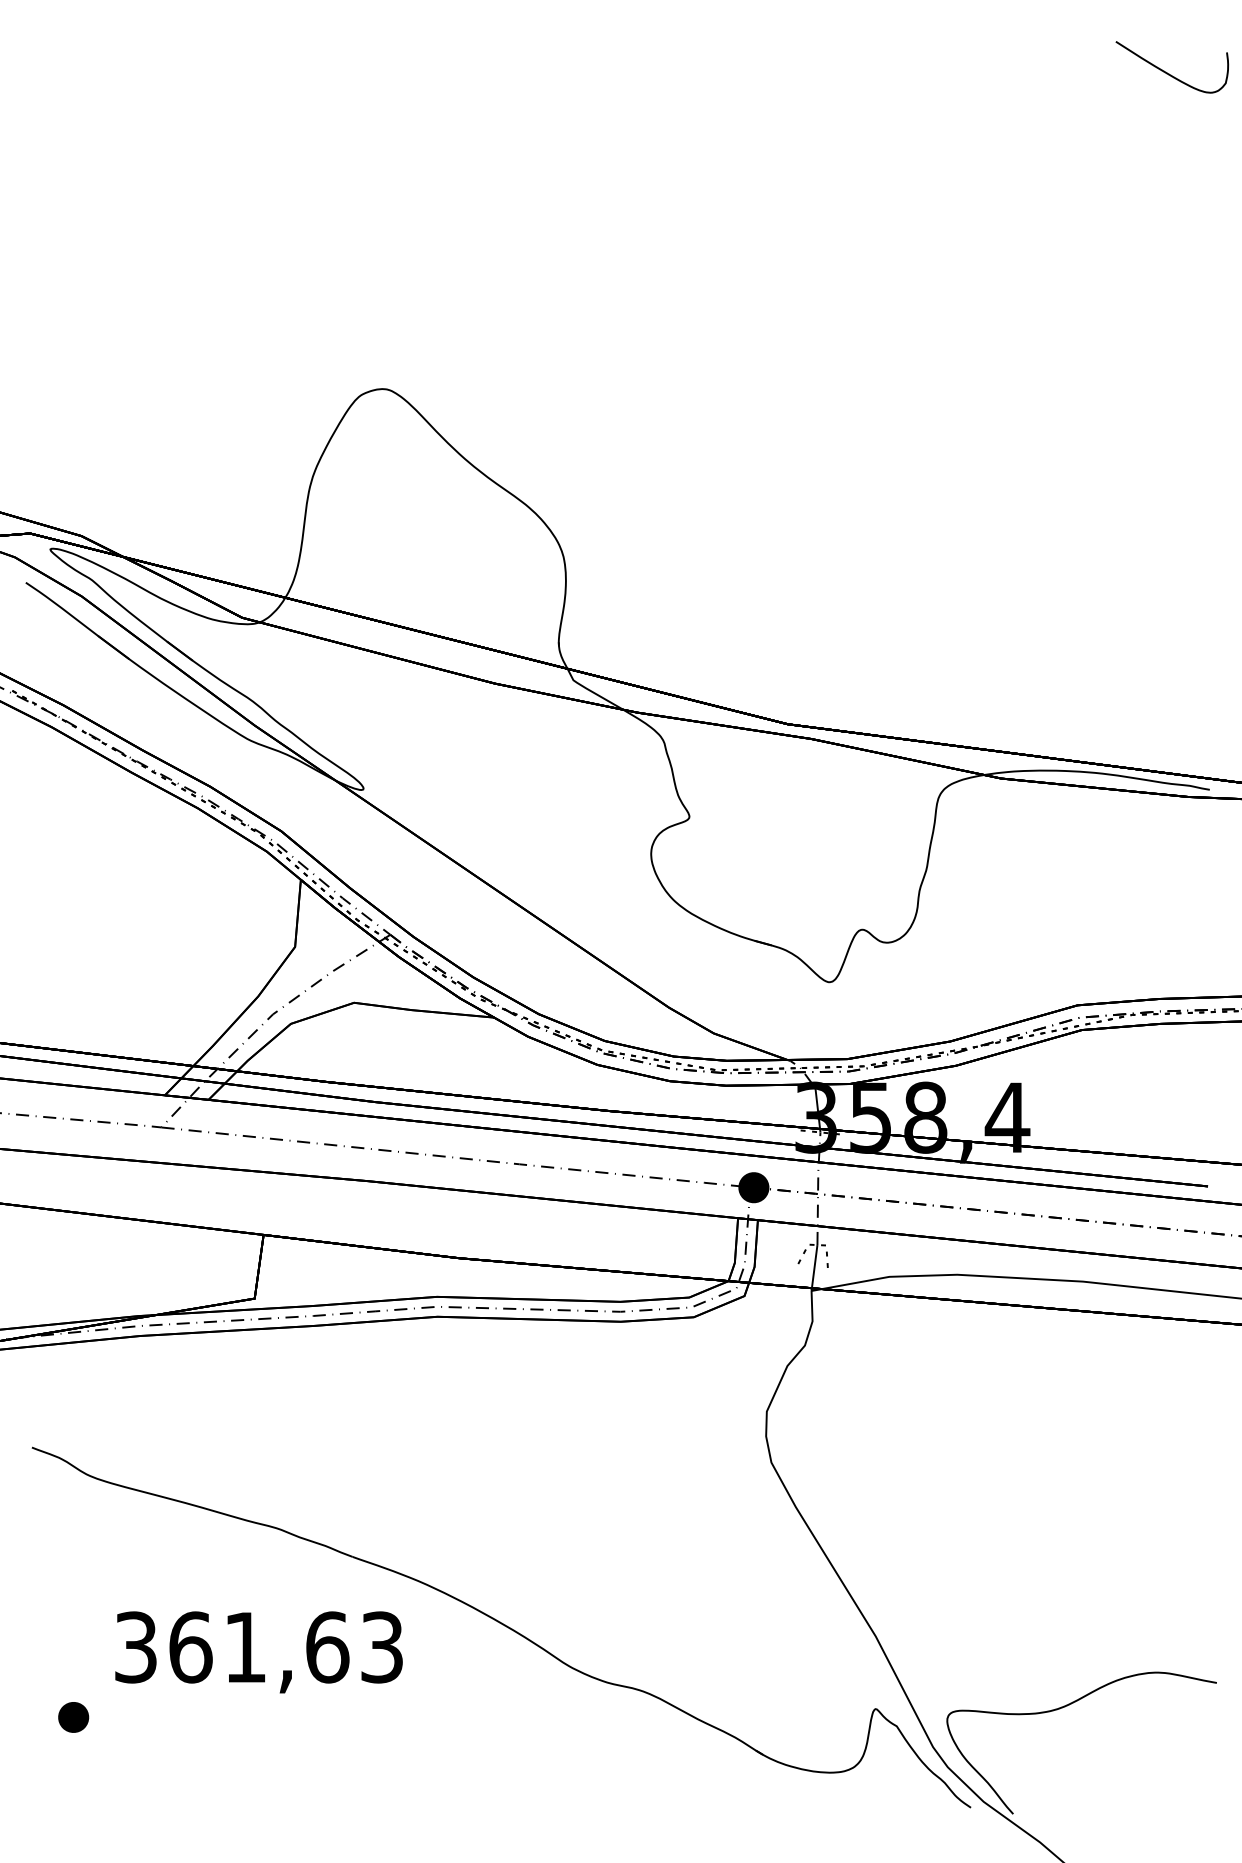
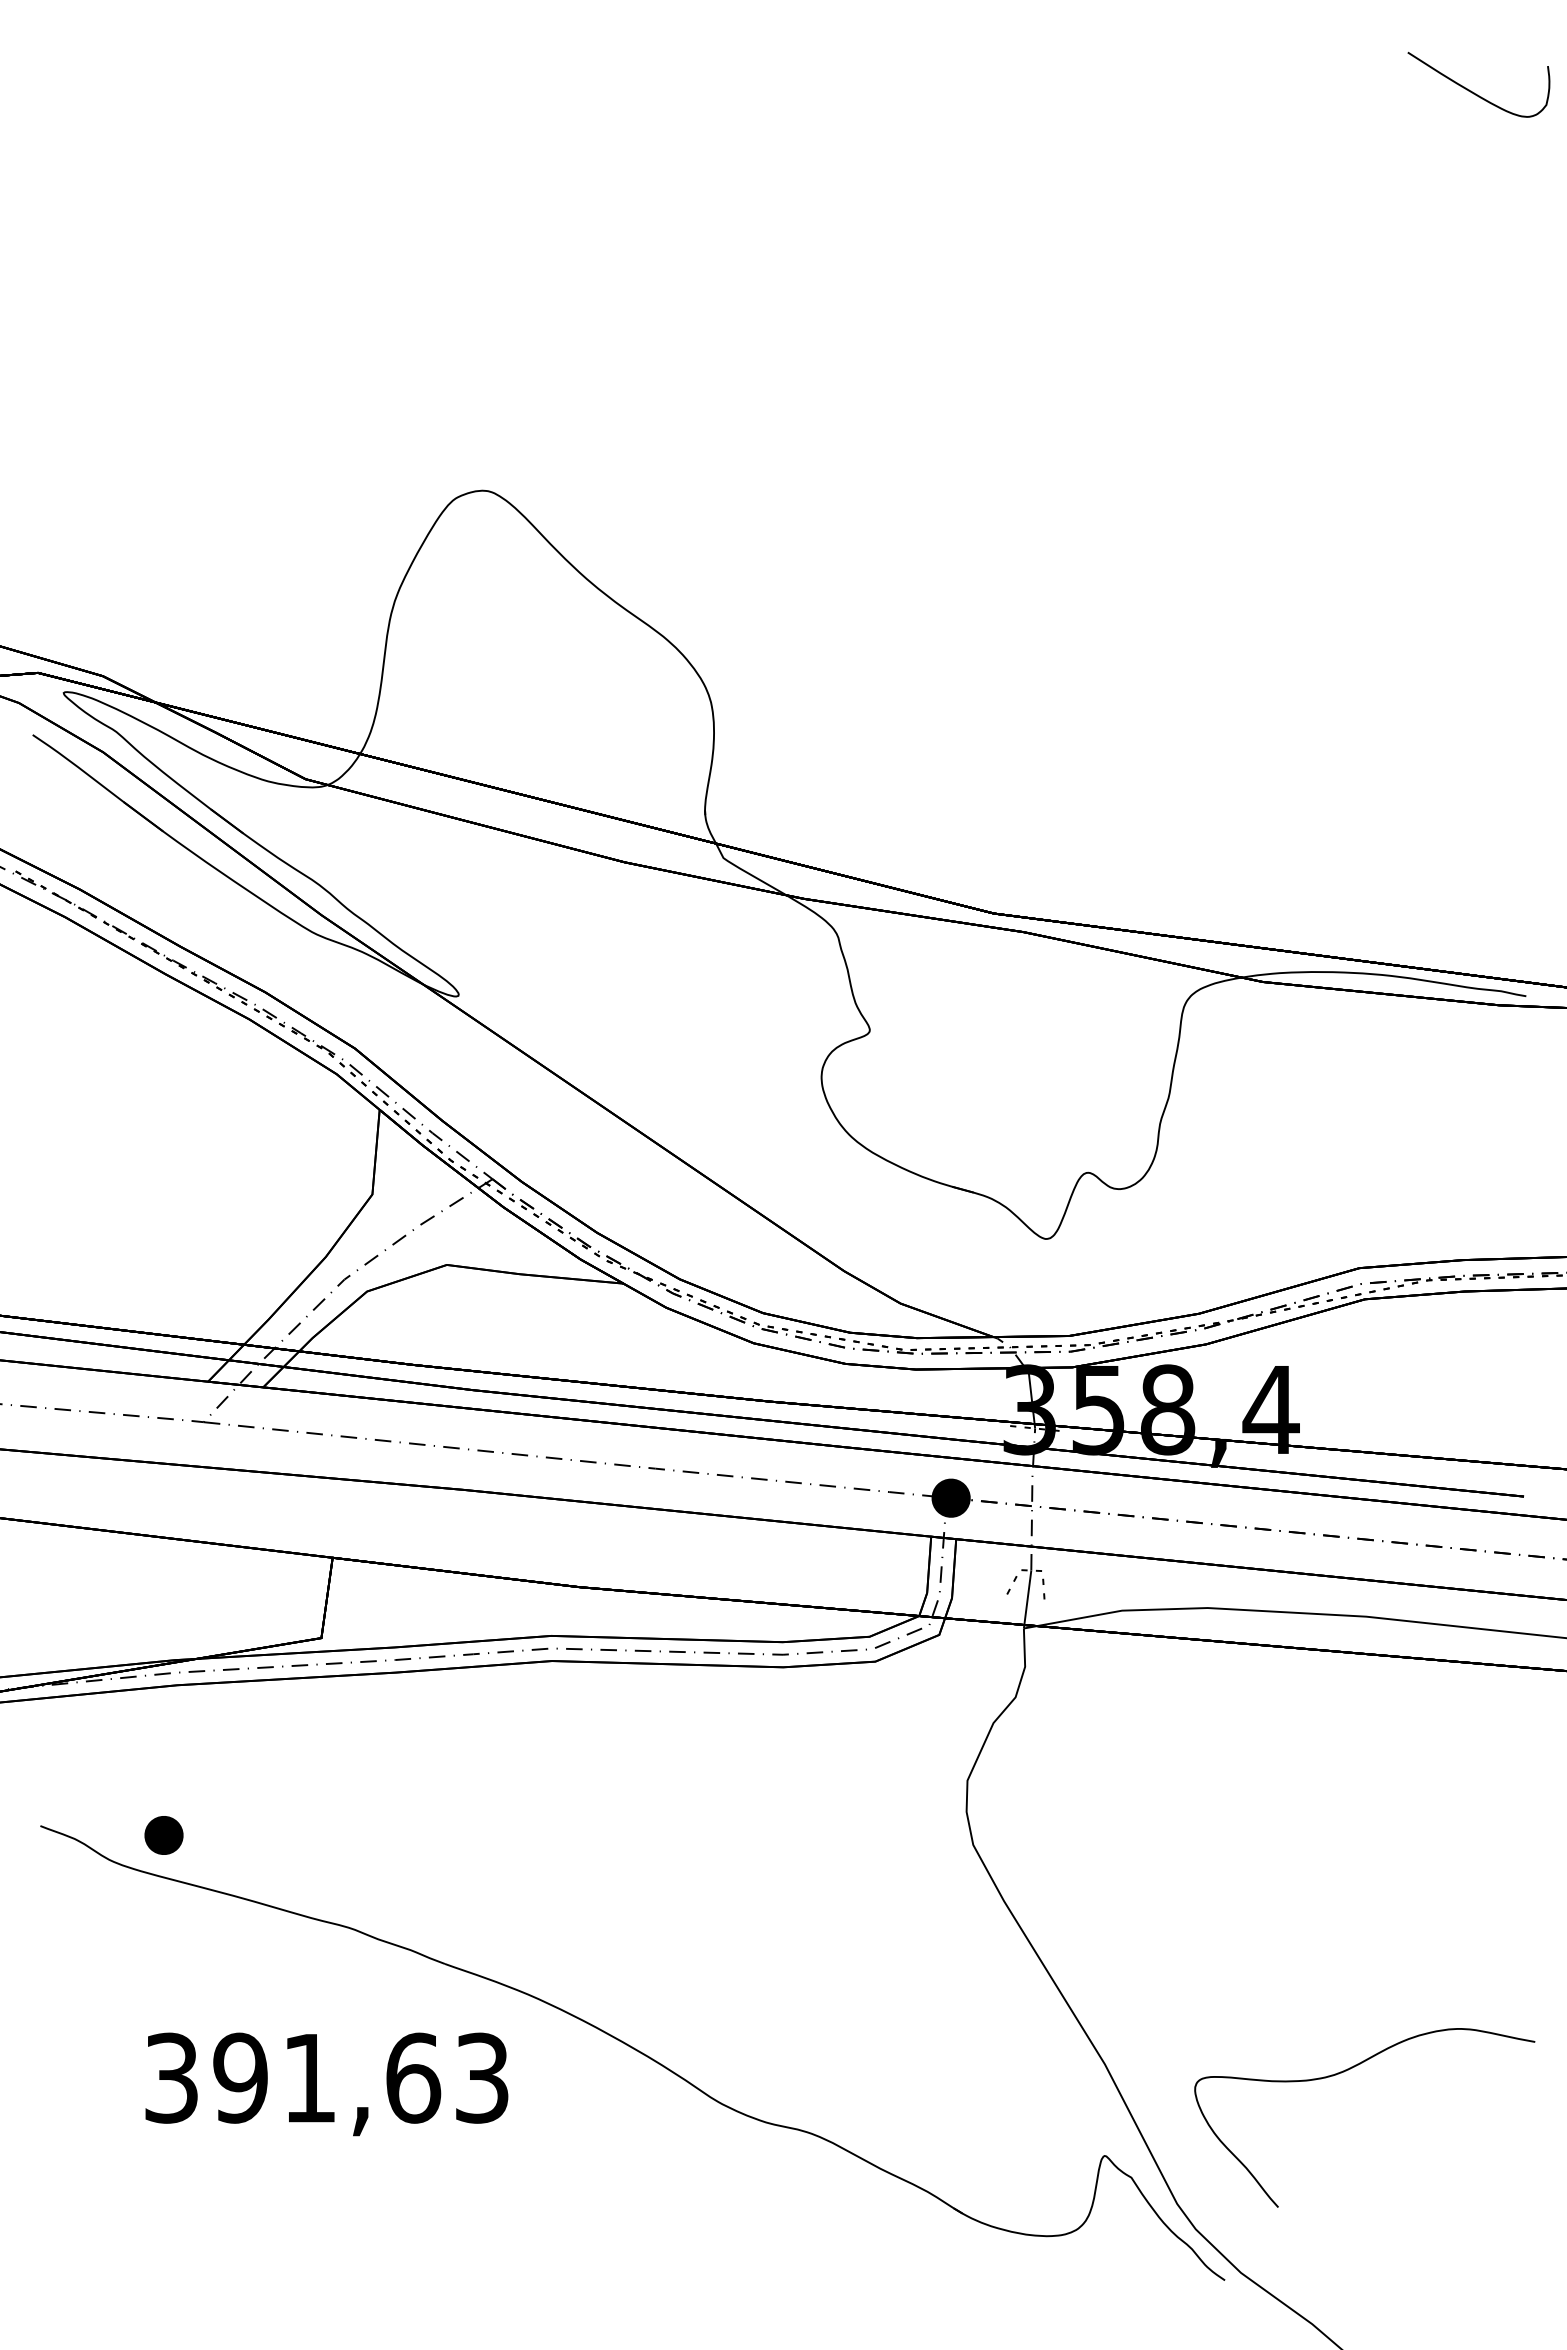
text: (190, 1646) -> (240, 2077), 361,63 -> 391,63
curve: (1065, 1707) -> (1344, 2072), moved
part: (73, 1717) -> (163, 1835), moved

